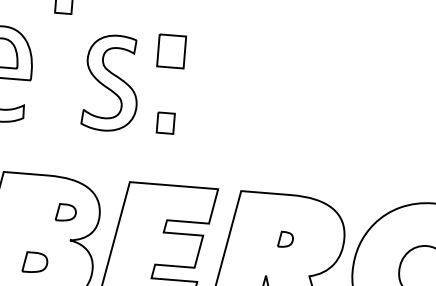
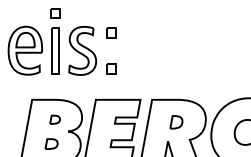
part: (171, 51) -> (111, 32), size x0.62
part: (57, 78) -> (55, 50), added
part: (64, 212) -> (54, 119), moved
part: (285, 239) -> (176, 122), size x1.67

